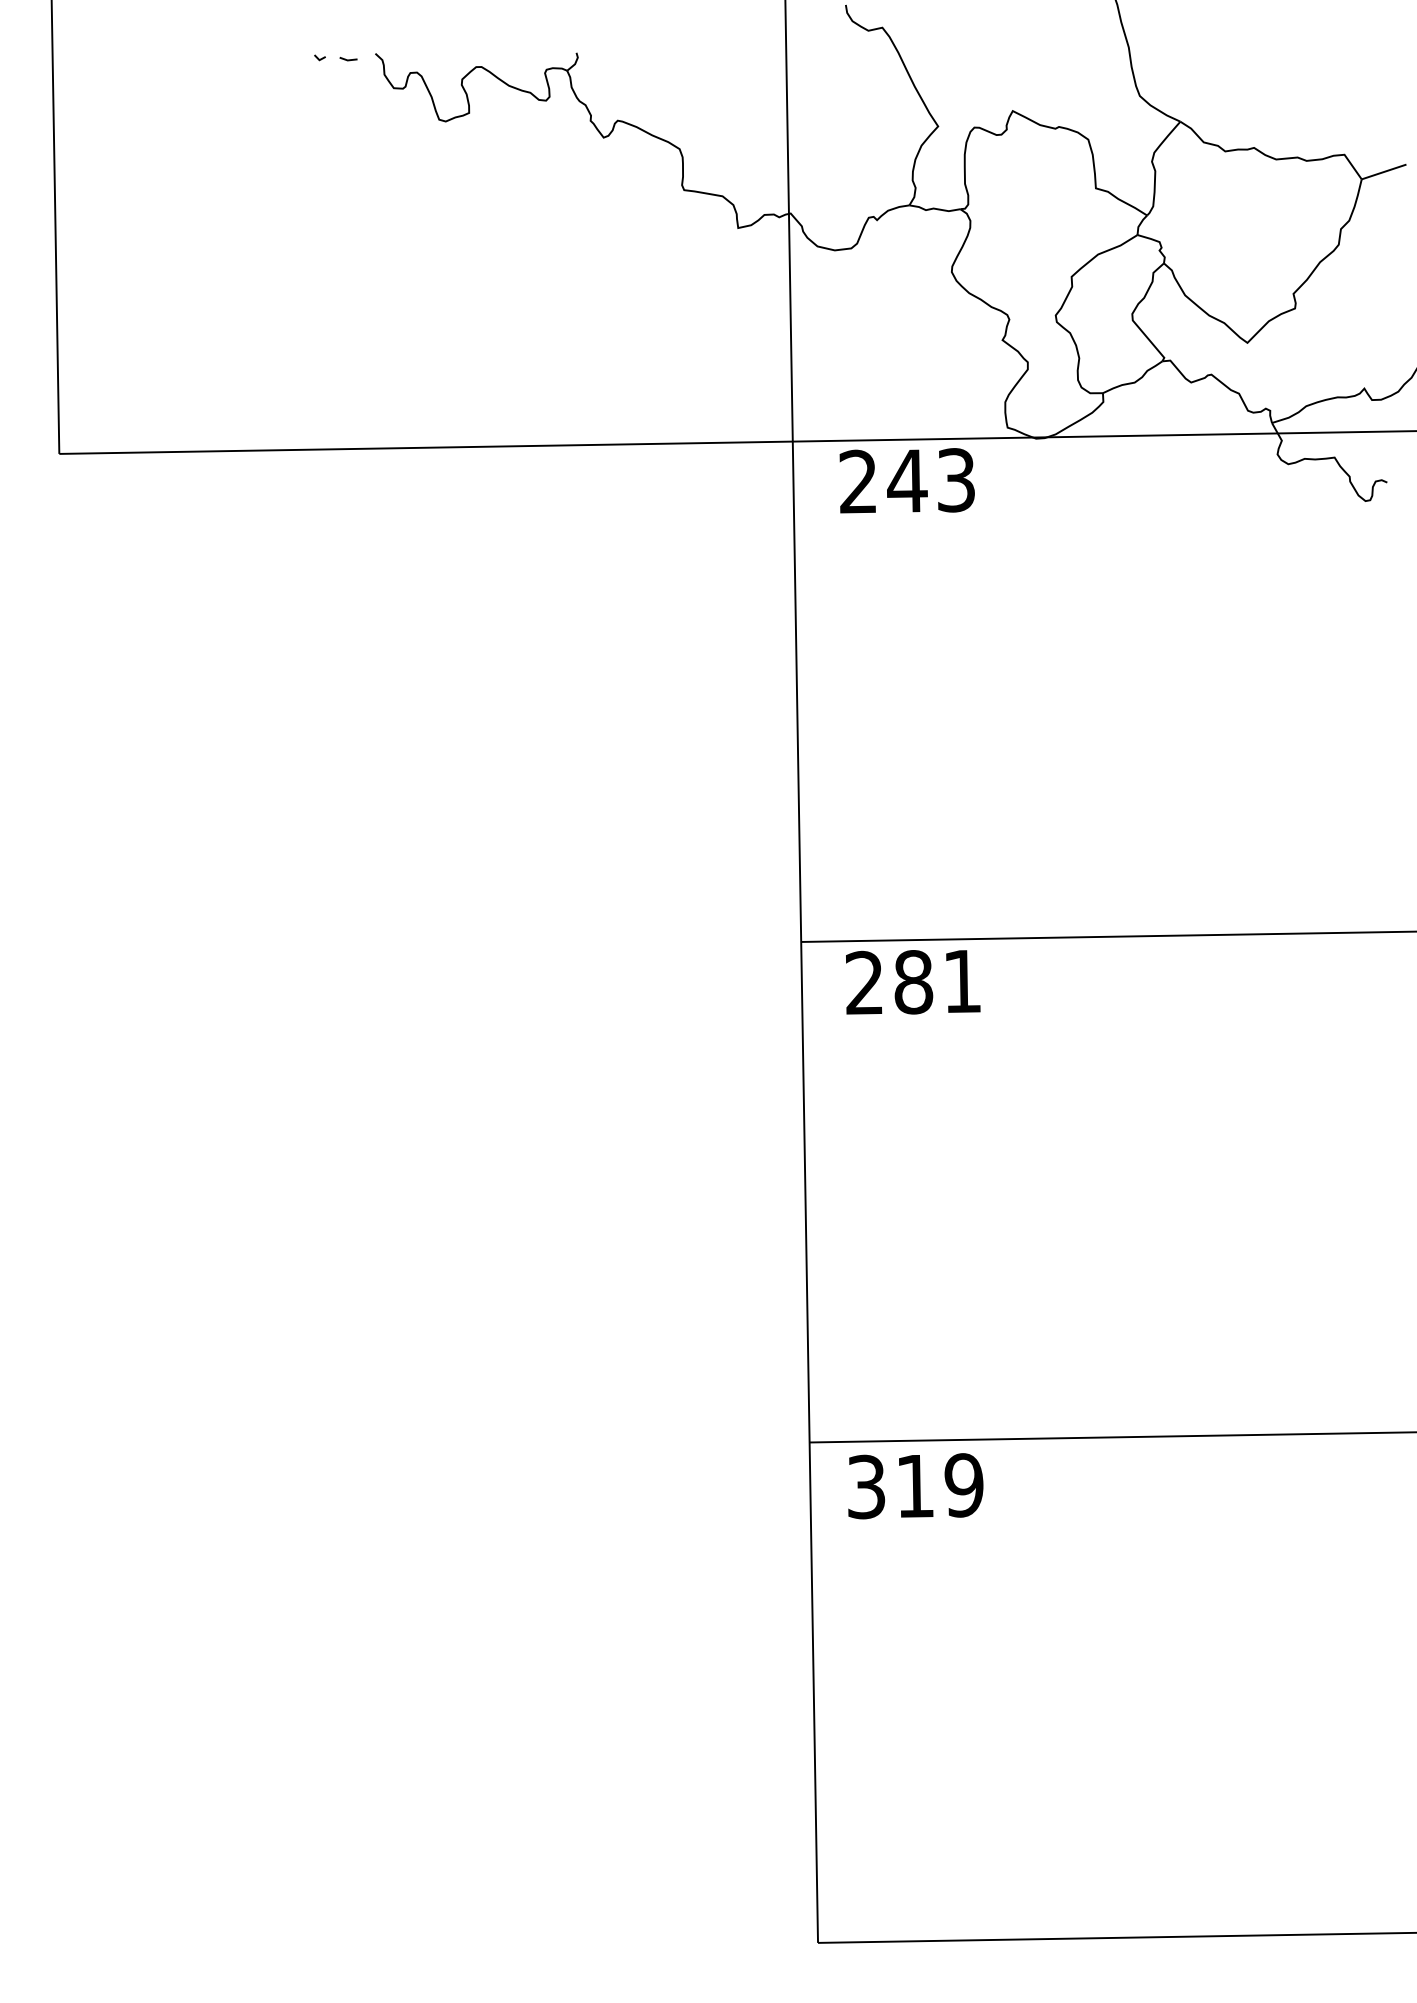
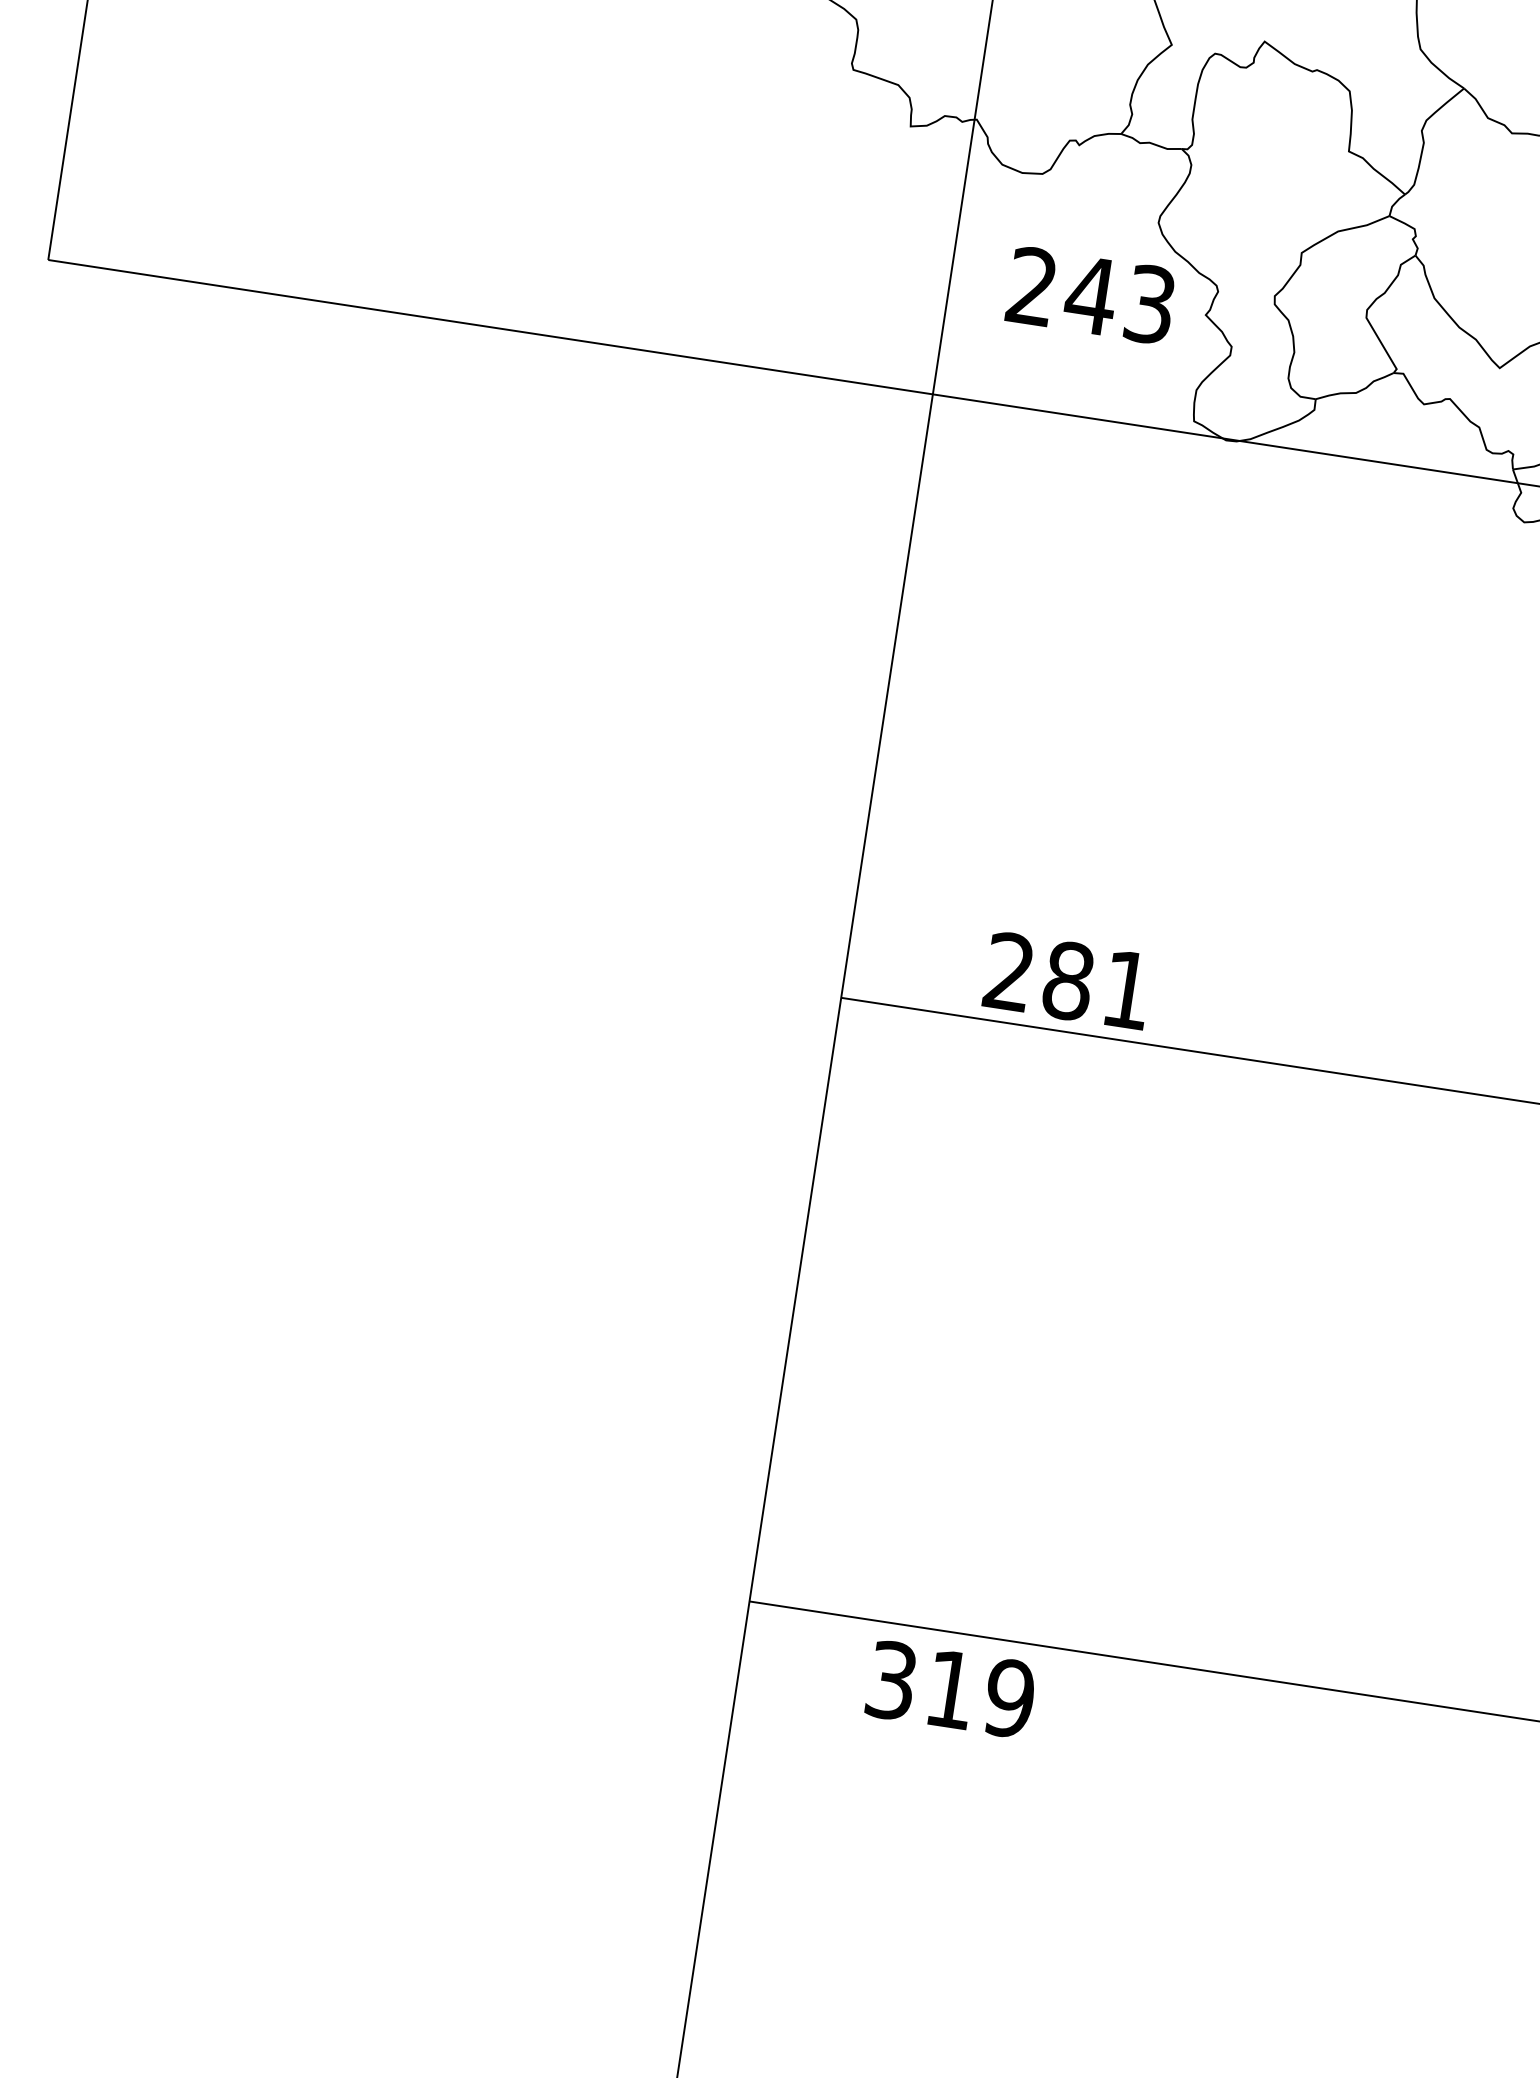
text: (906, 480) -> (1090, 294), moved
text: (913, 982) -> (1068, 981), moved
text: (915, 1486) -> (950, 1689), moved

